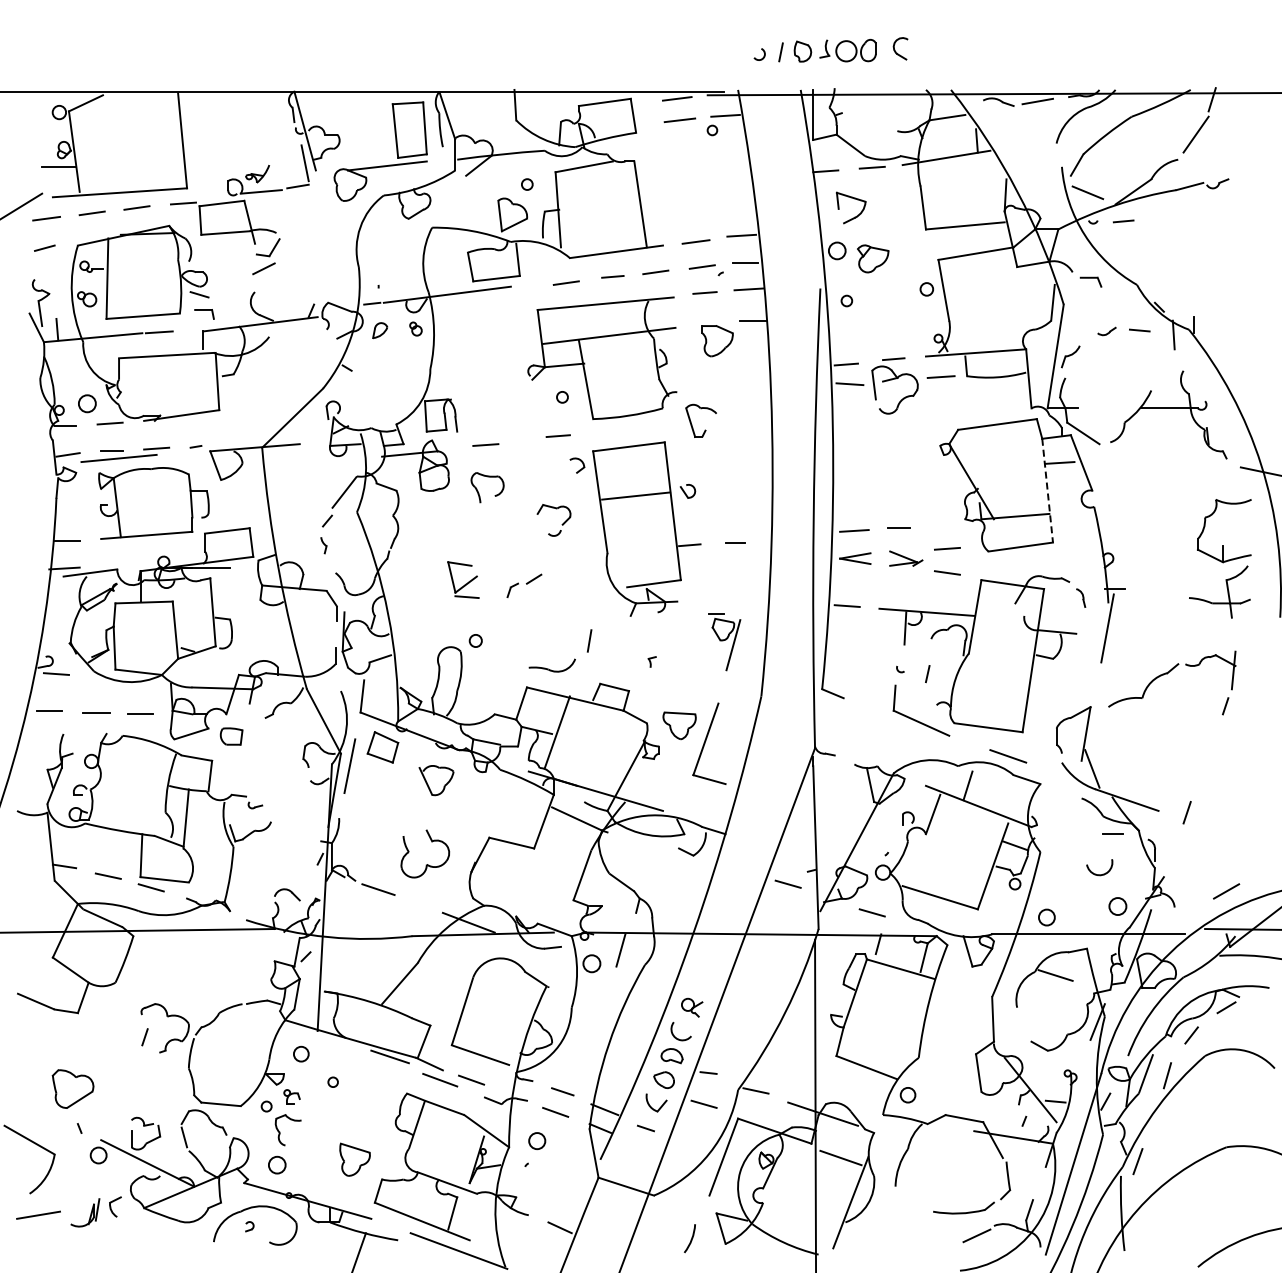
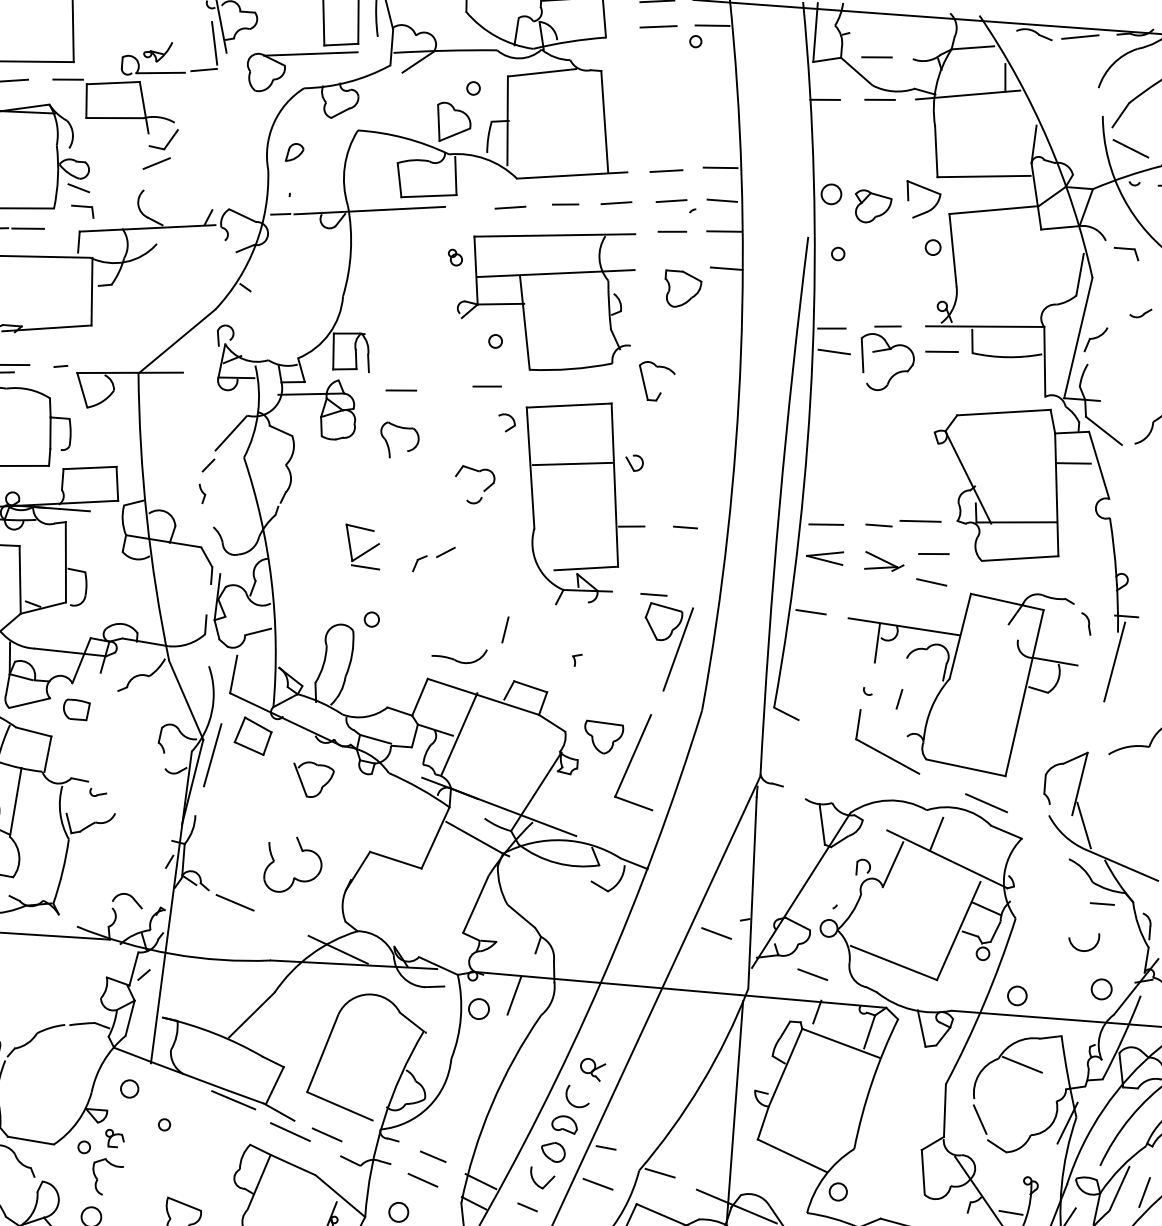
line: (866, 131) -> (876, 56), added
part: (854, 199) -> (927, 190), moved
part: (415, 328) -> (454, 256), moved
part: (380, 330) -> (295, 152), moved
line: (1047, 491) -> (1056, 495), dashed -> solid
line: (934, 521) -> (921, 520), added
part: (724, 642) -> (663, 643), size x1.43
line: (1023, 1024) -> (980, 1119), added

